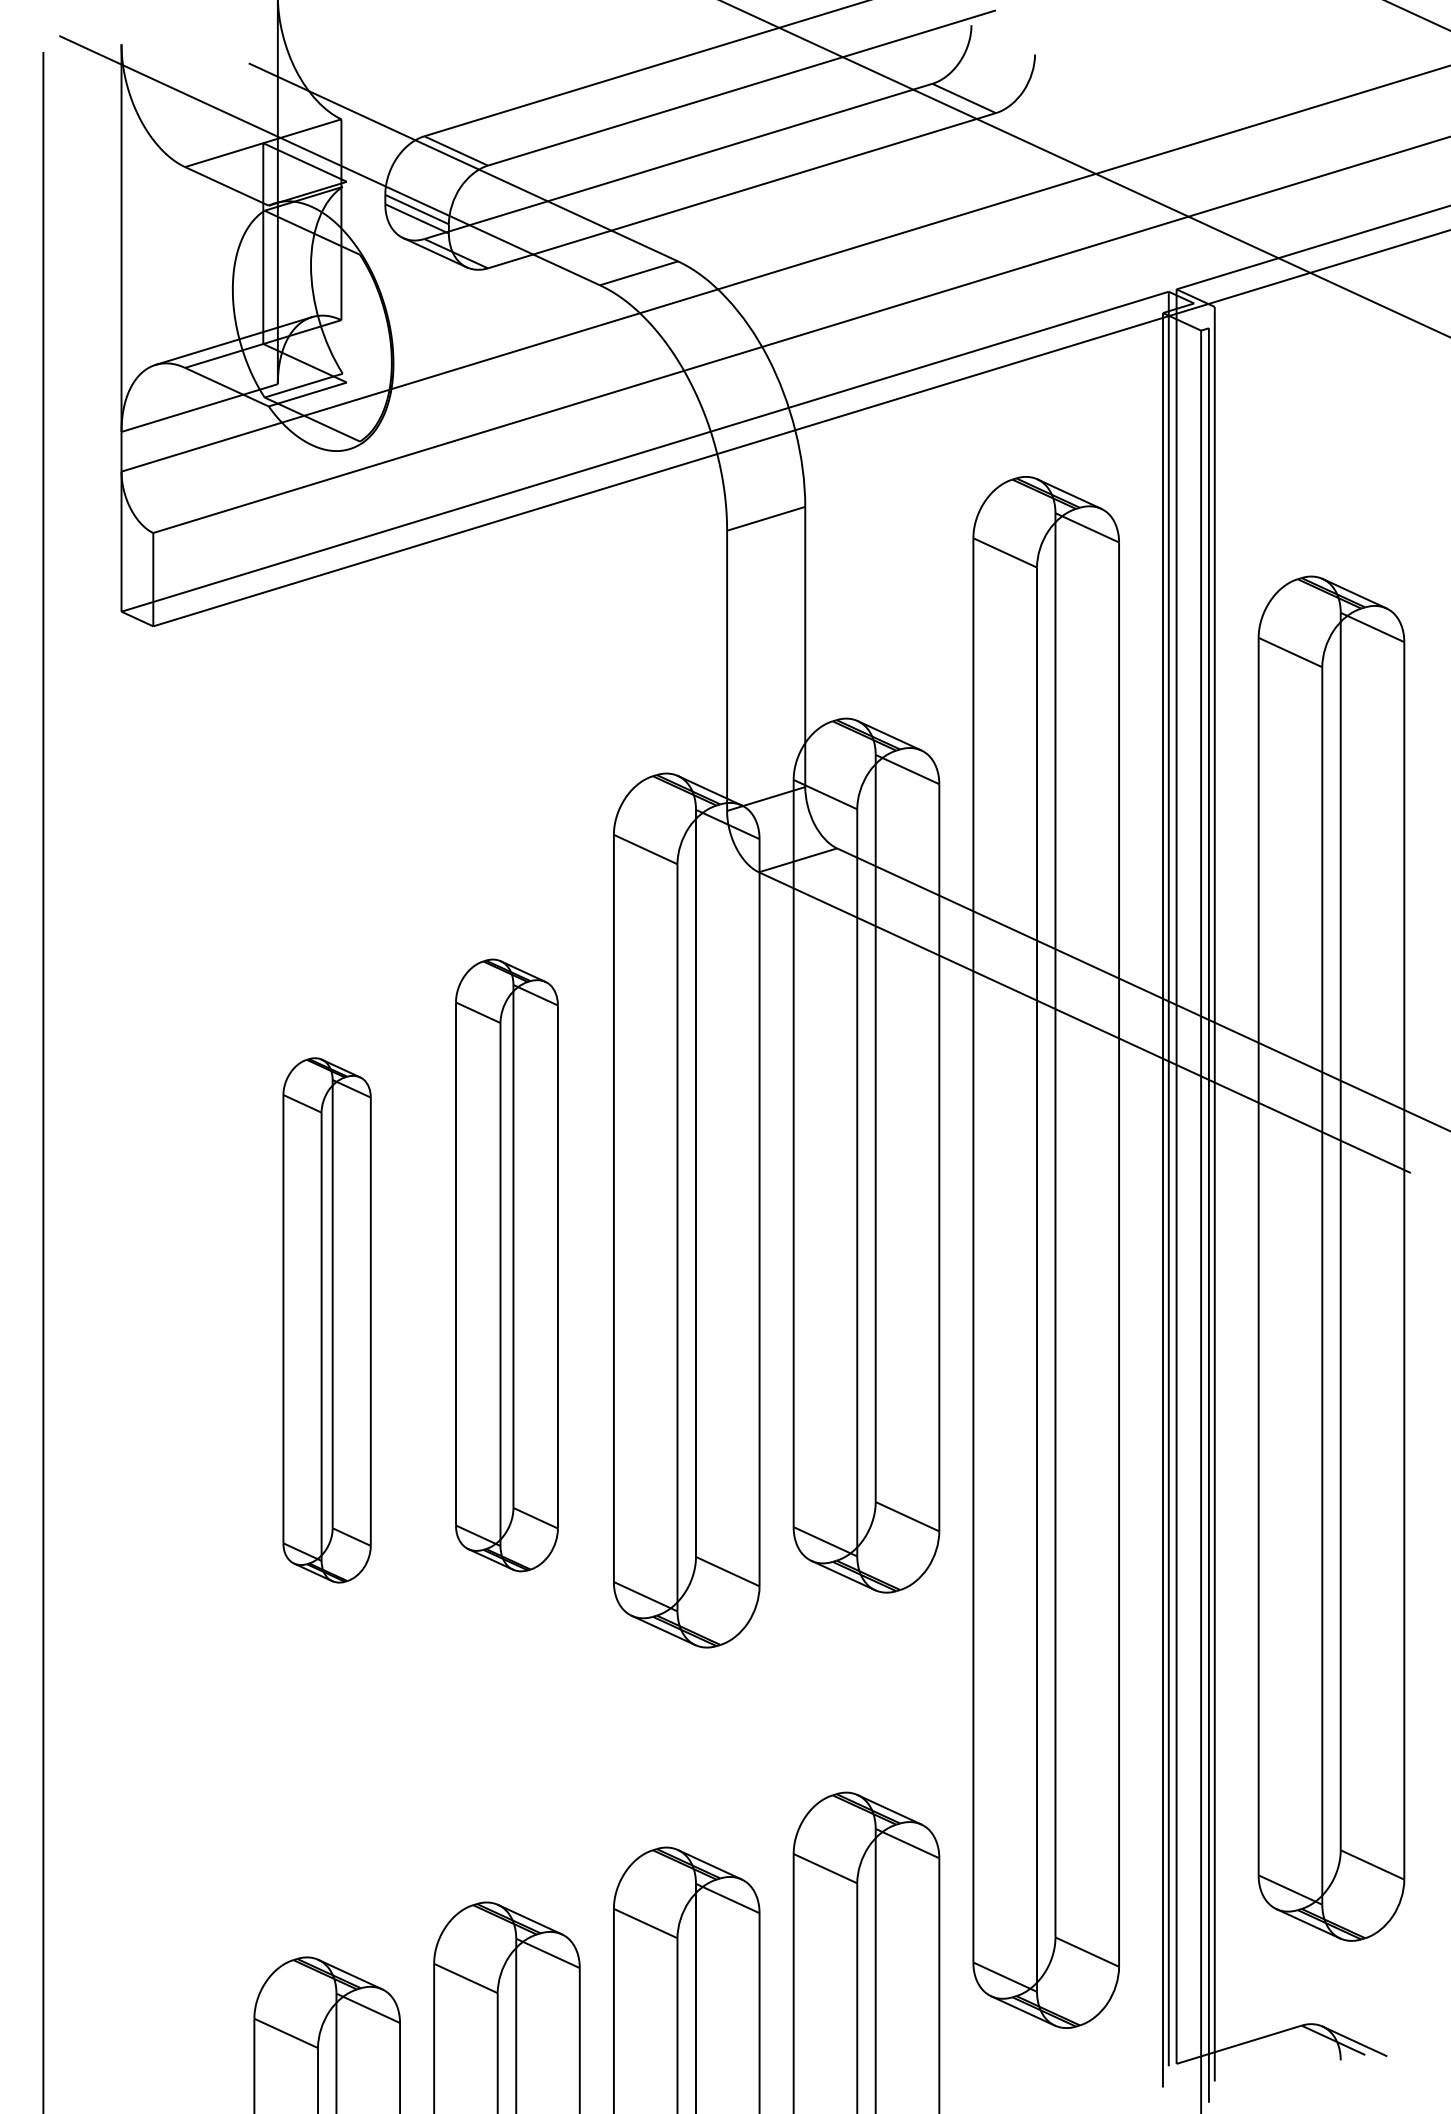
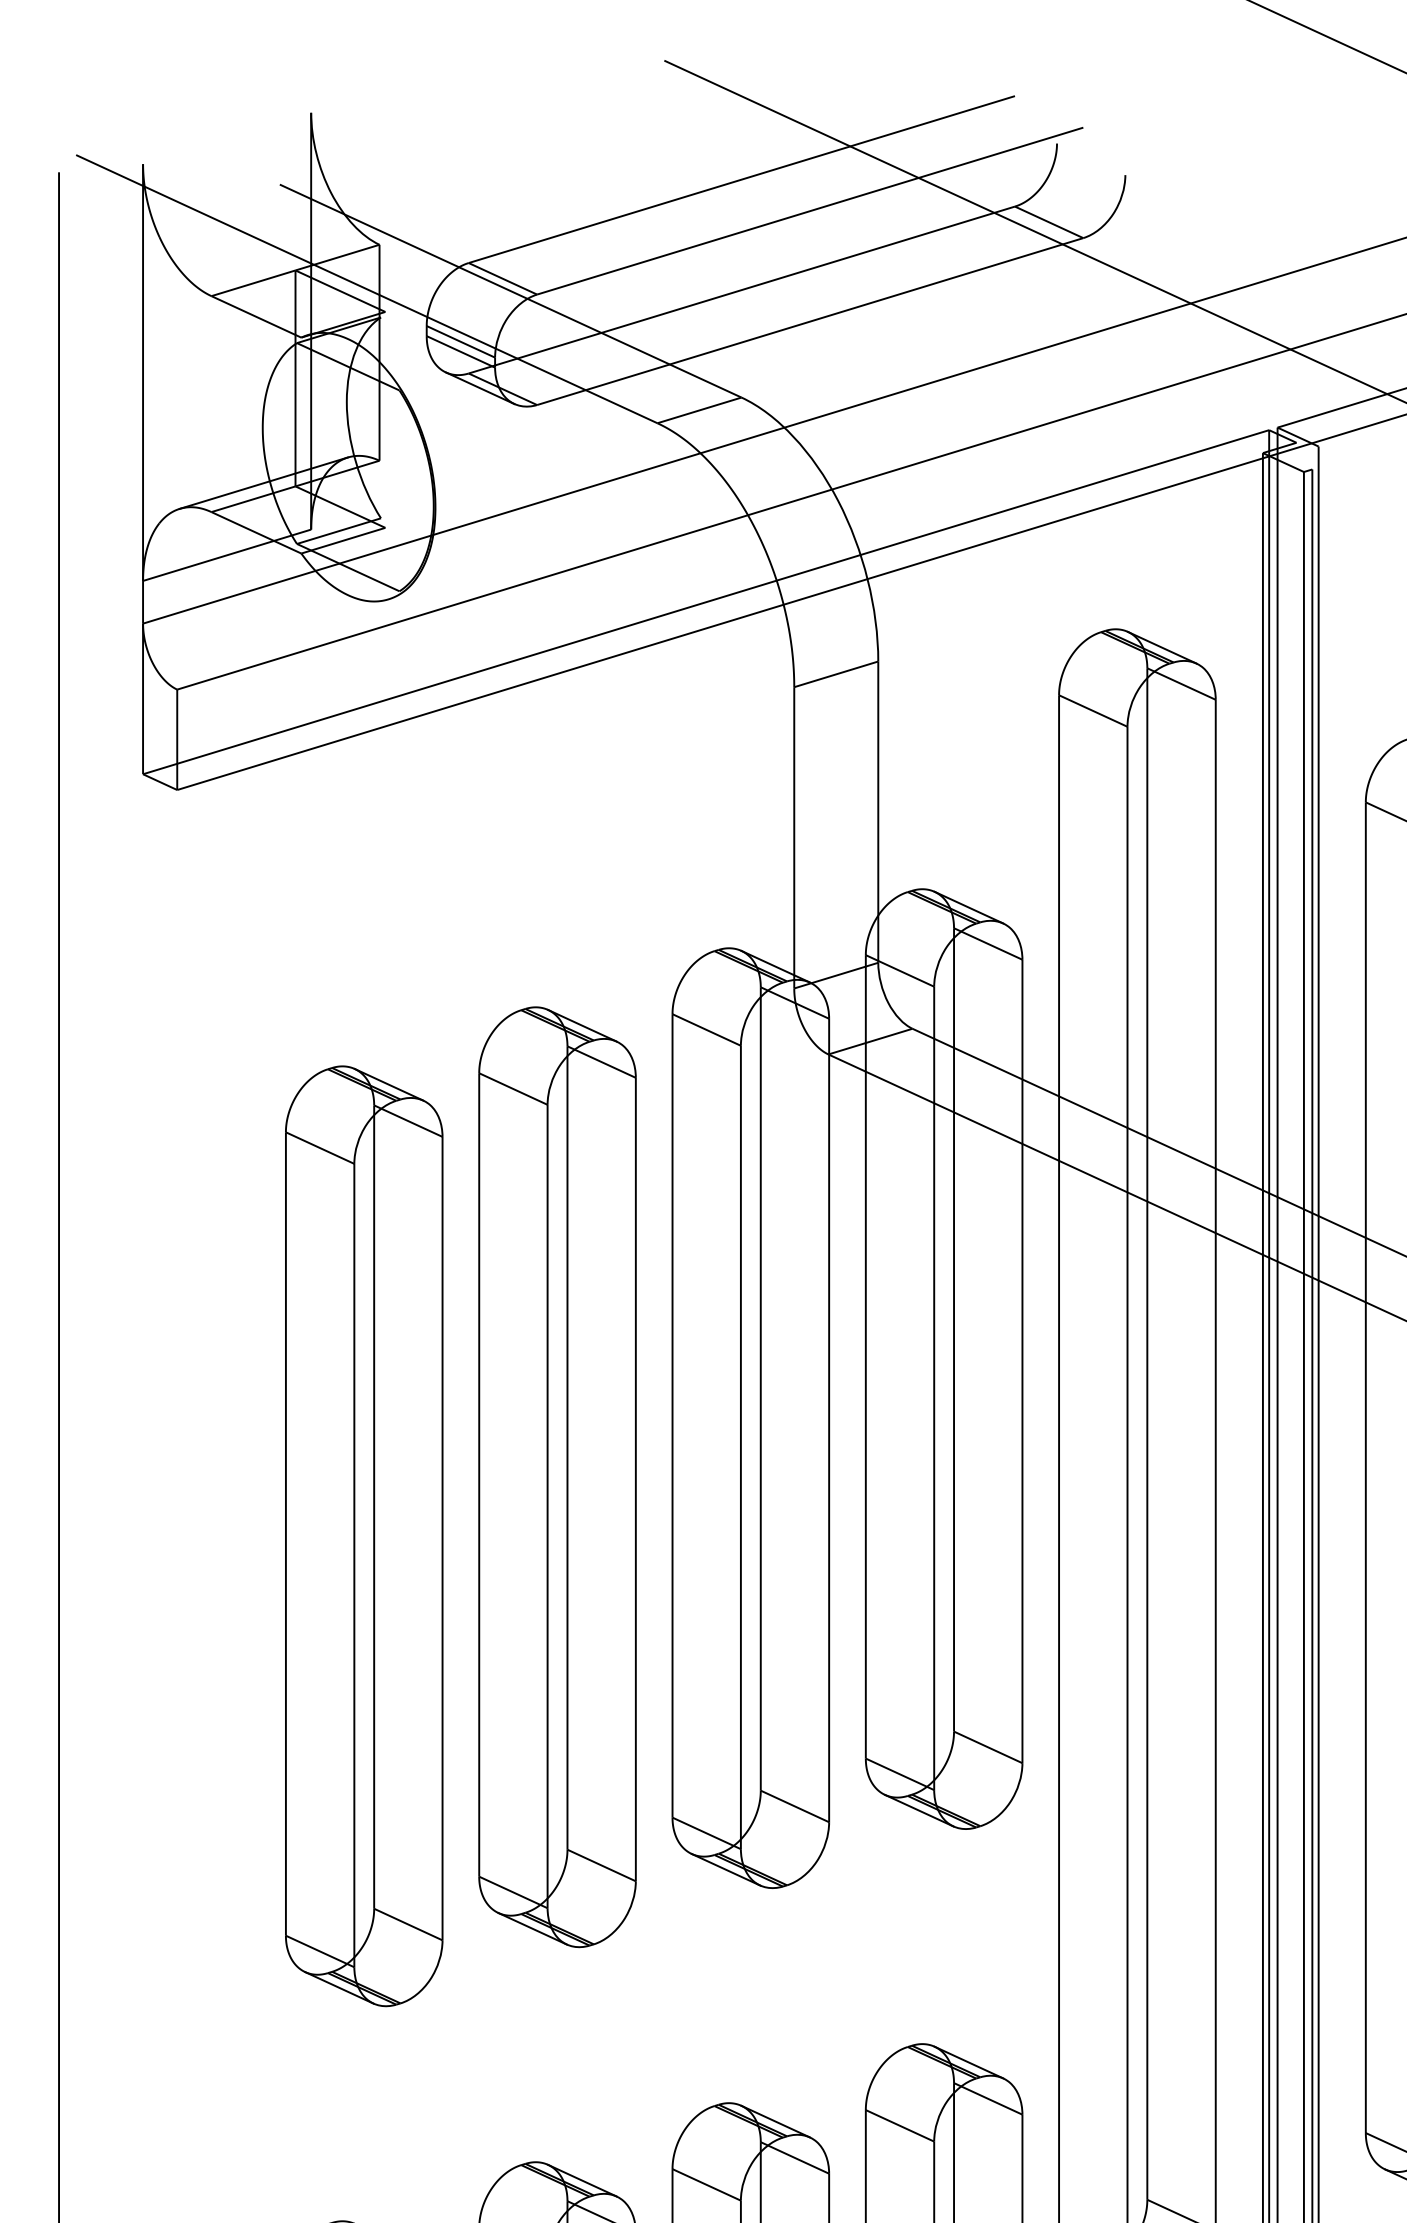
part: (506, 1265) -> (557, 1477), size x1.43
part: (326, 1320) -> (363, 1536), size x1.67

